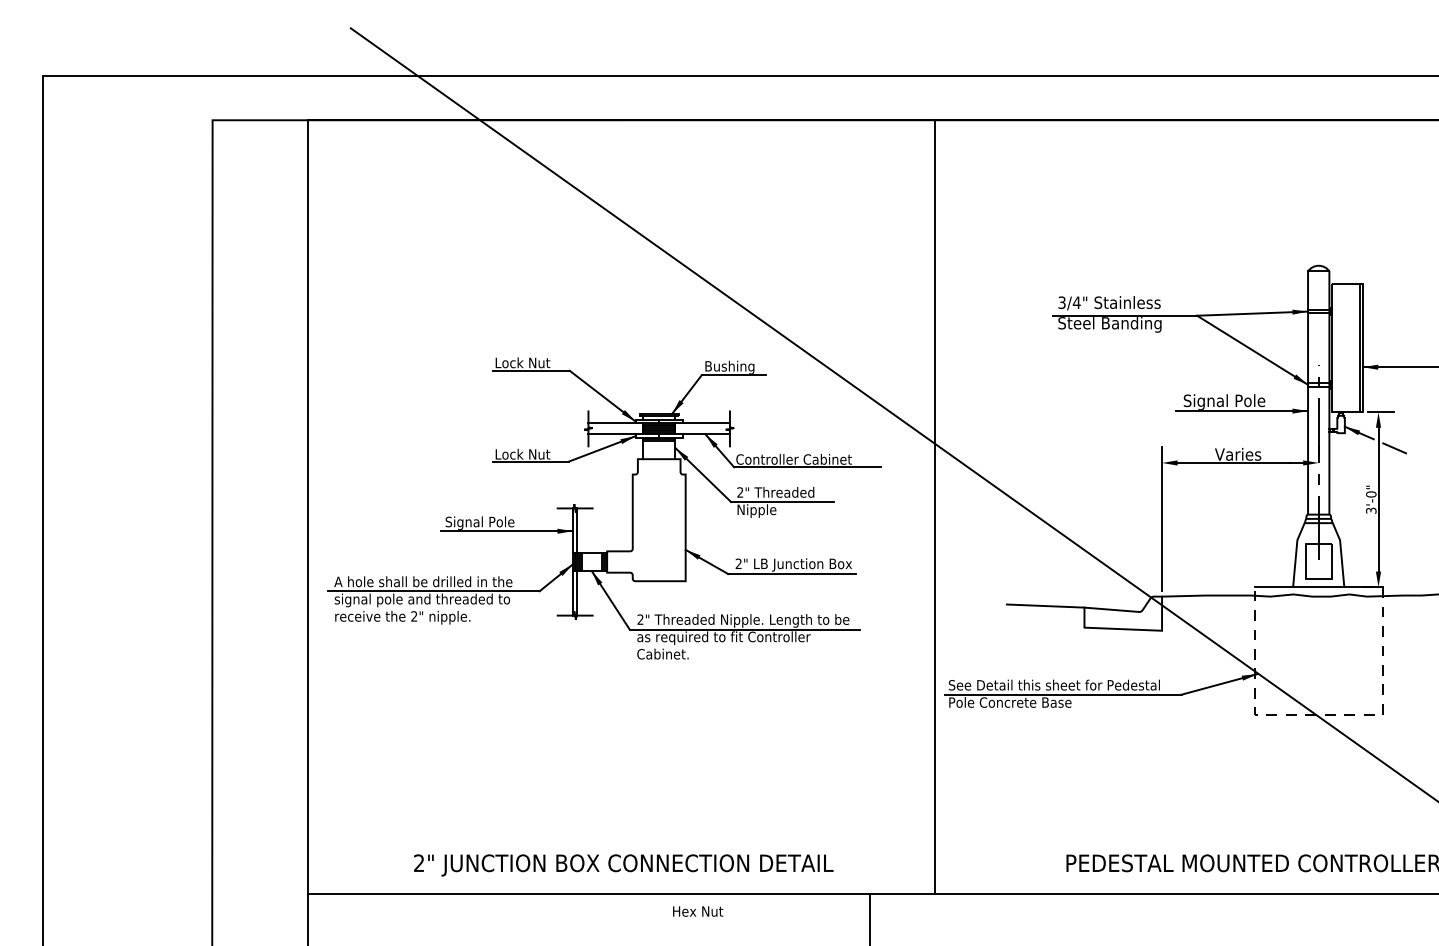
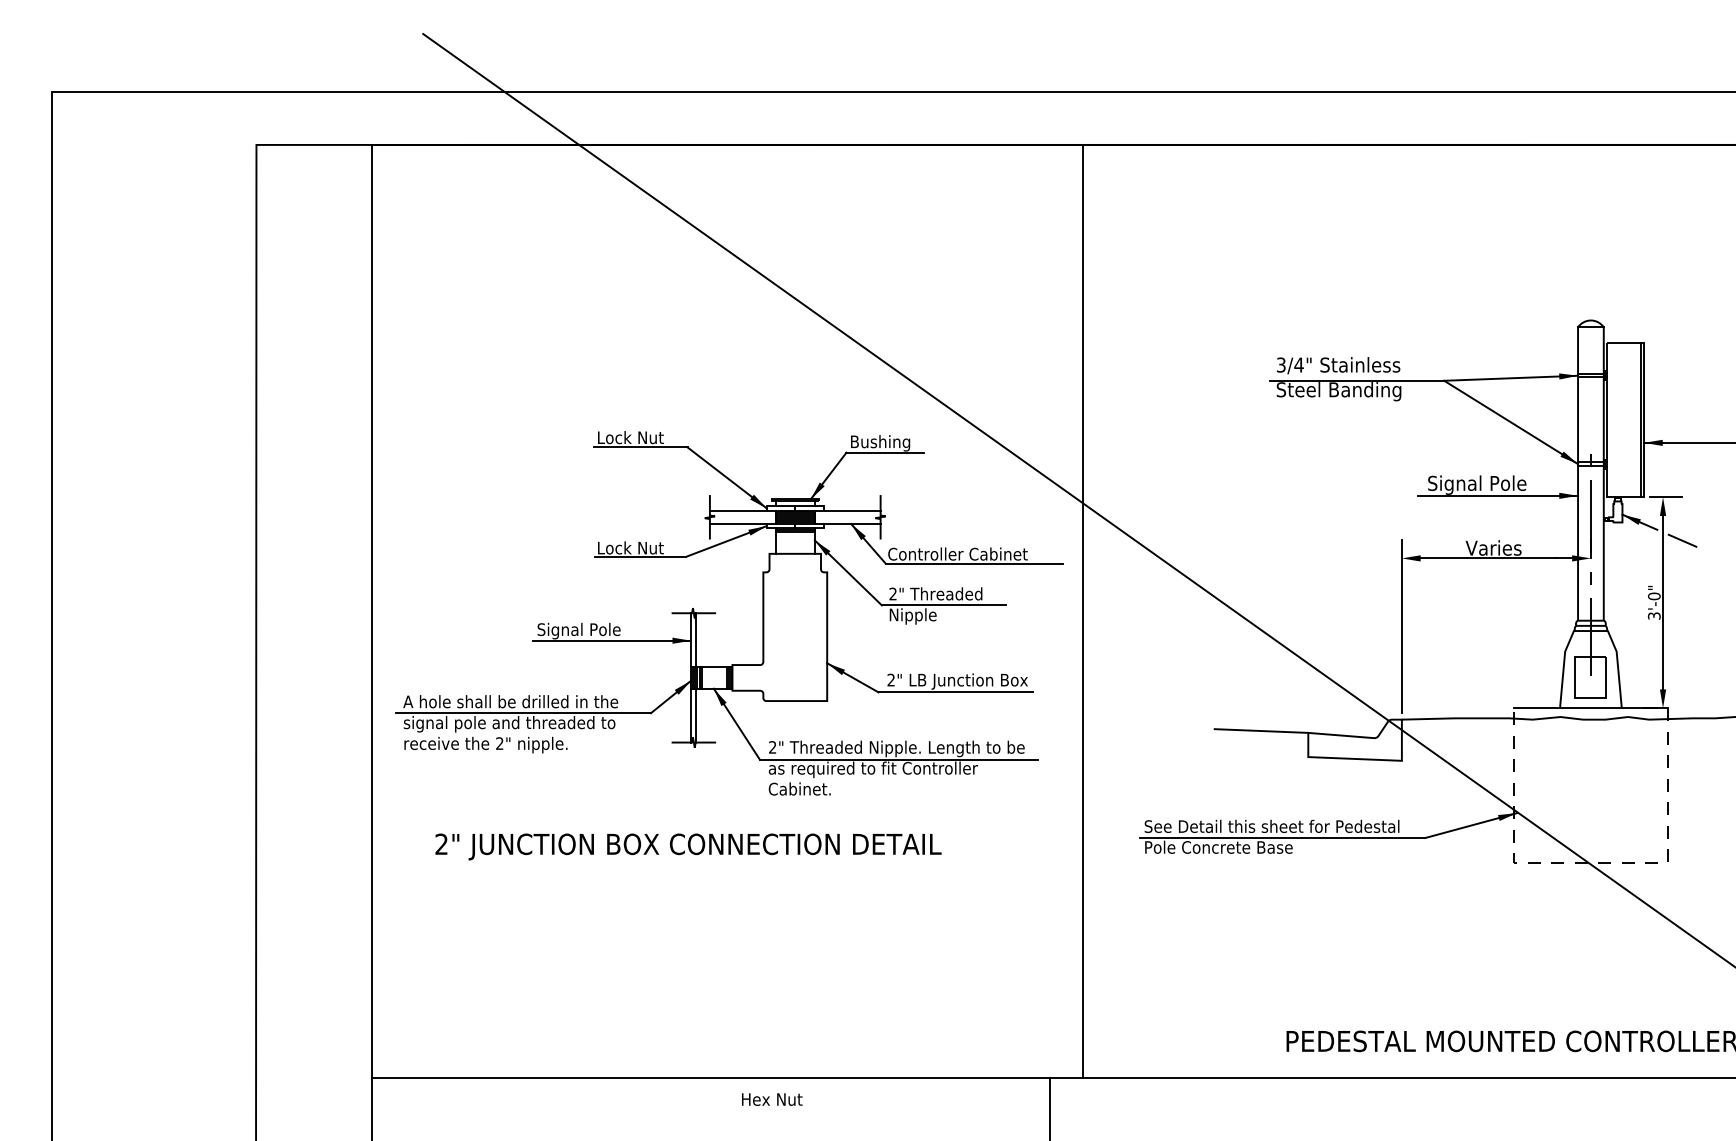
line: (935, 506) -> (1082, 611), moved
text: (623, 865) -> (688, 846), moved
text: (698, 911) -> (772, 1099), moved

